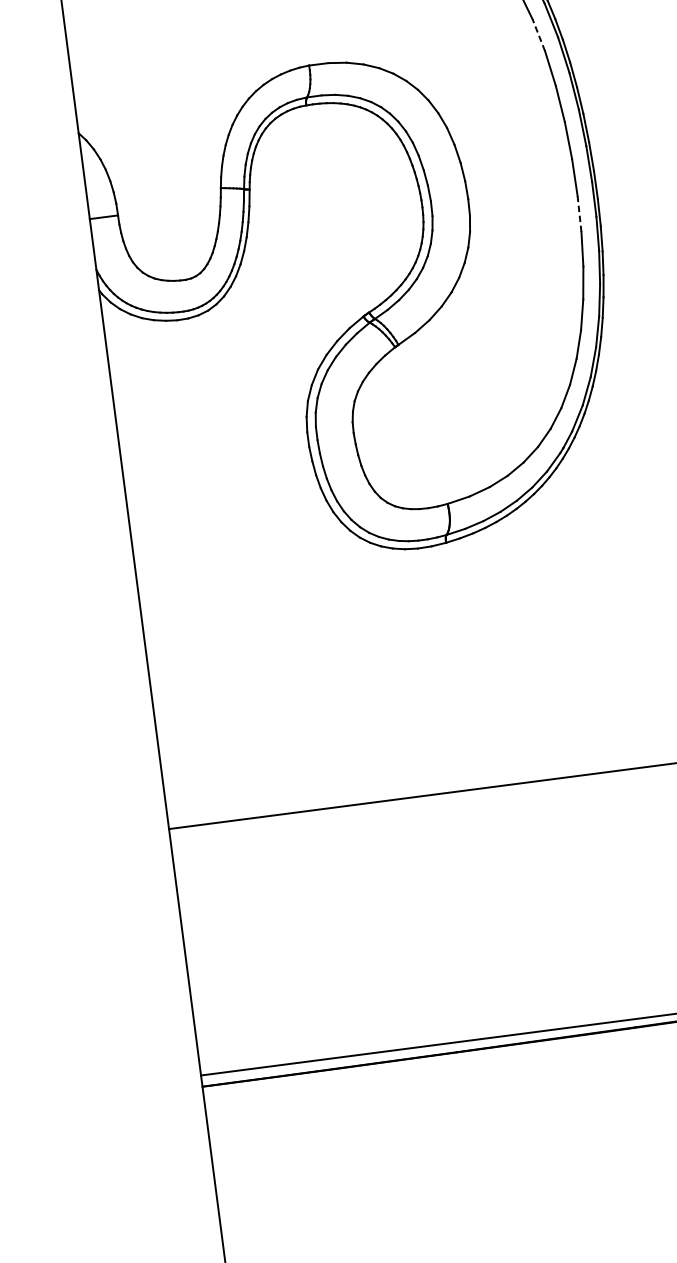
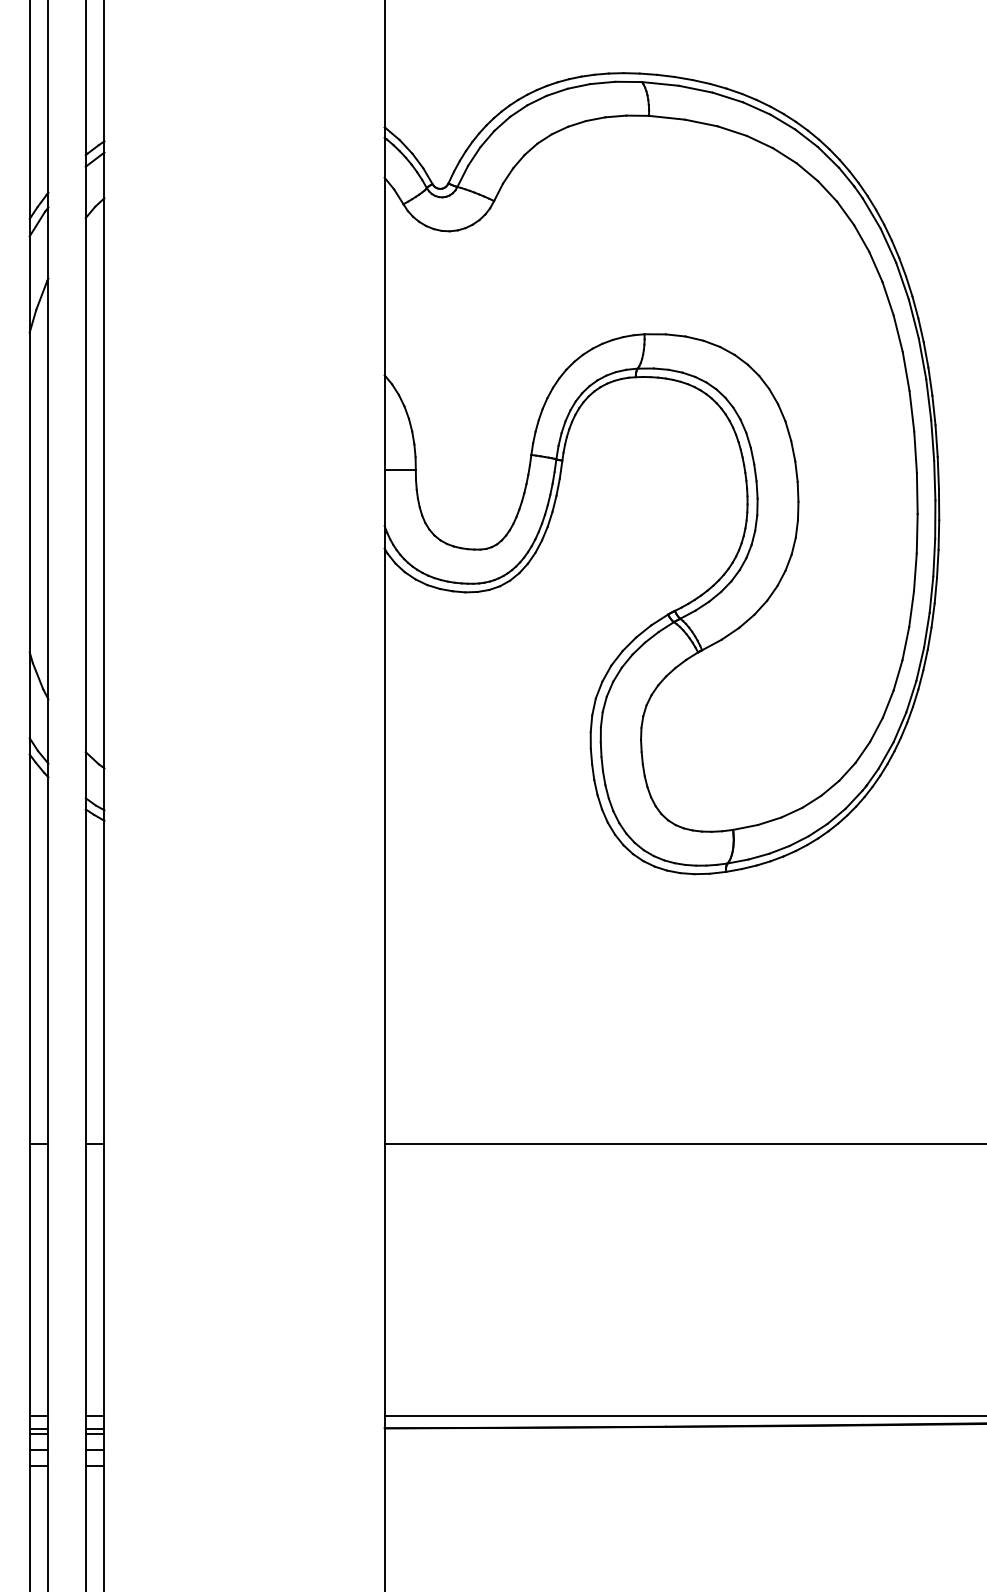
line: (539, 34) -> (898, 333), dashed -> solid
line: (579, 213) -> (917, 533), dashed -> solid

